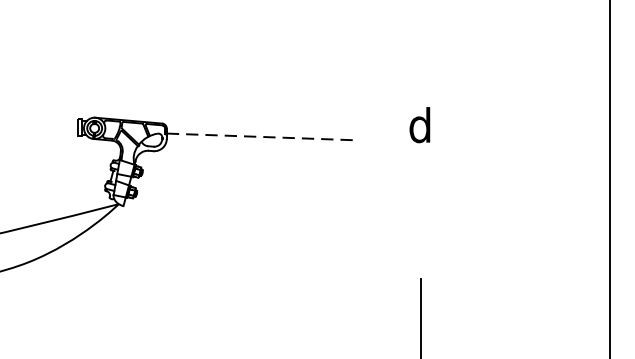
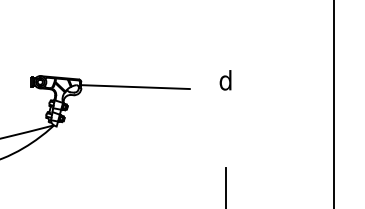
line: (263, 137) -> (136, 87), dashed -> solid

